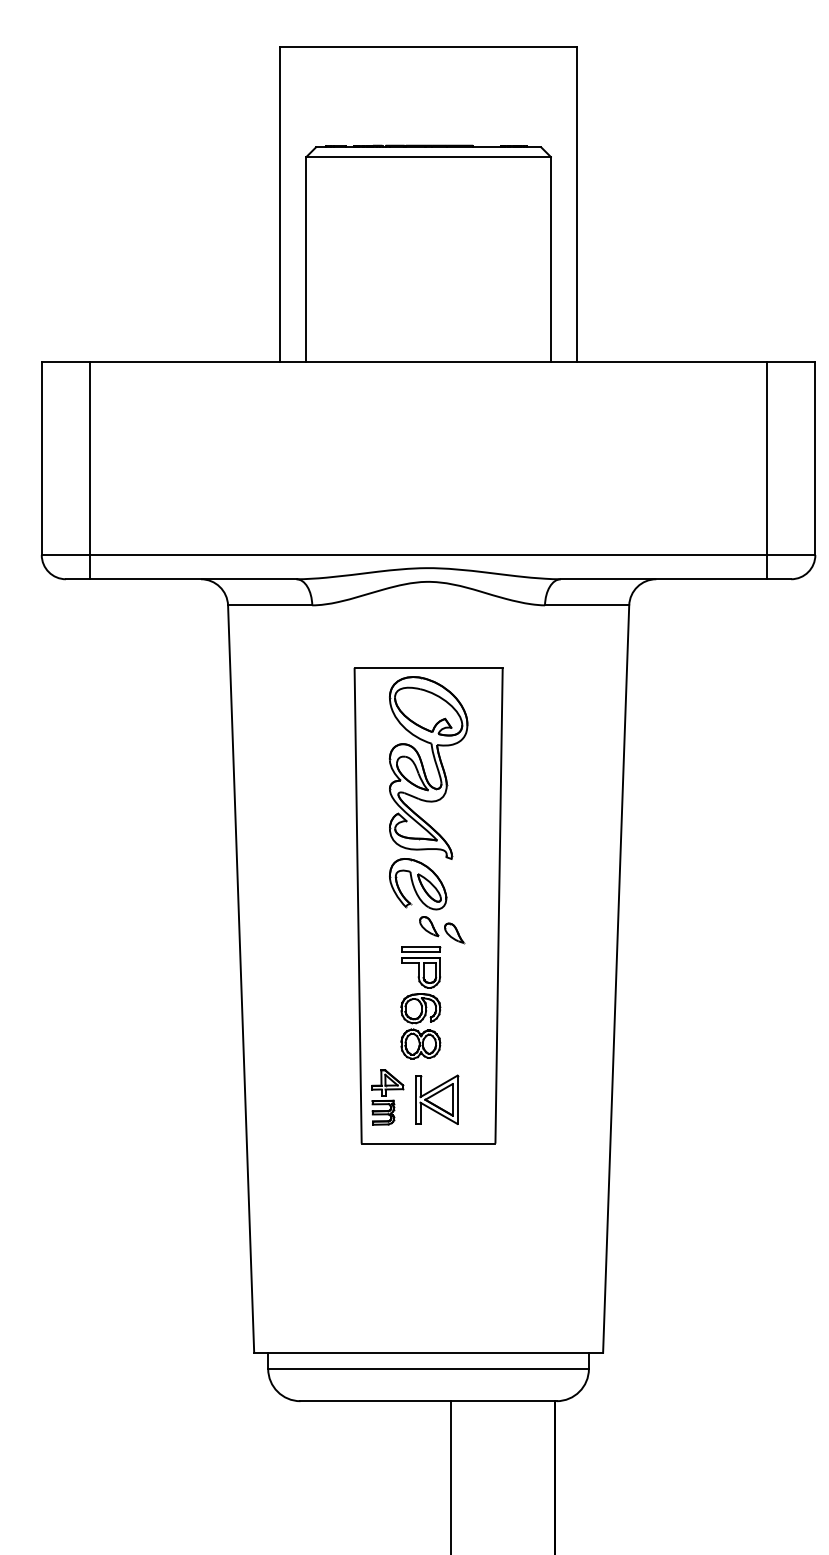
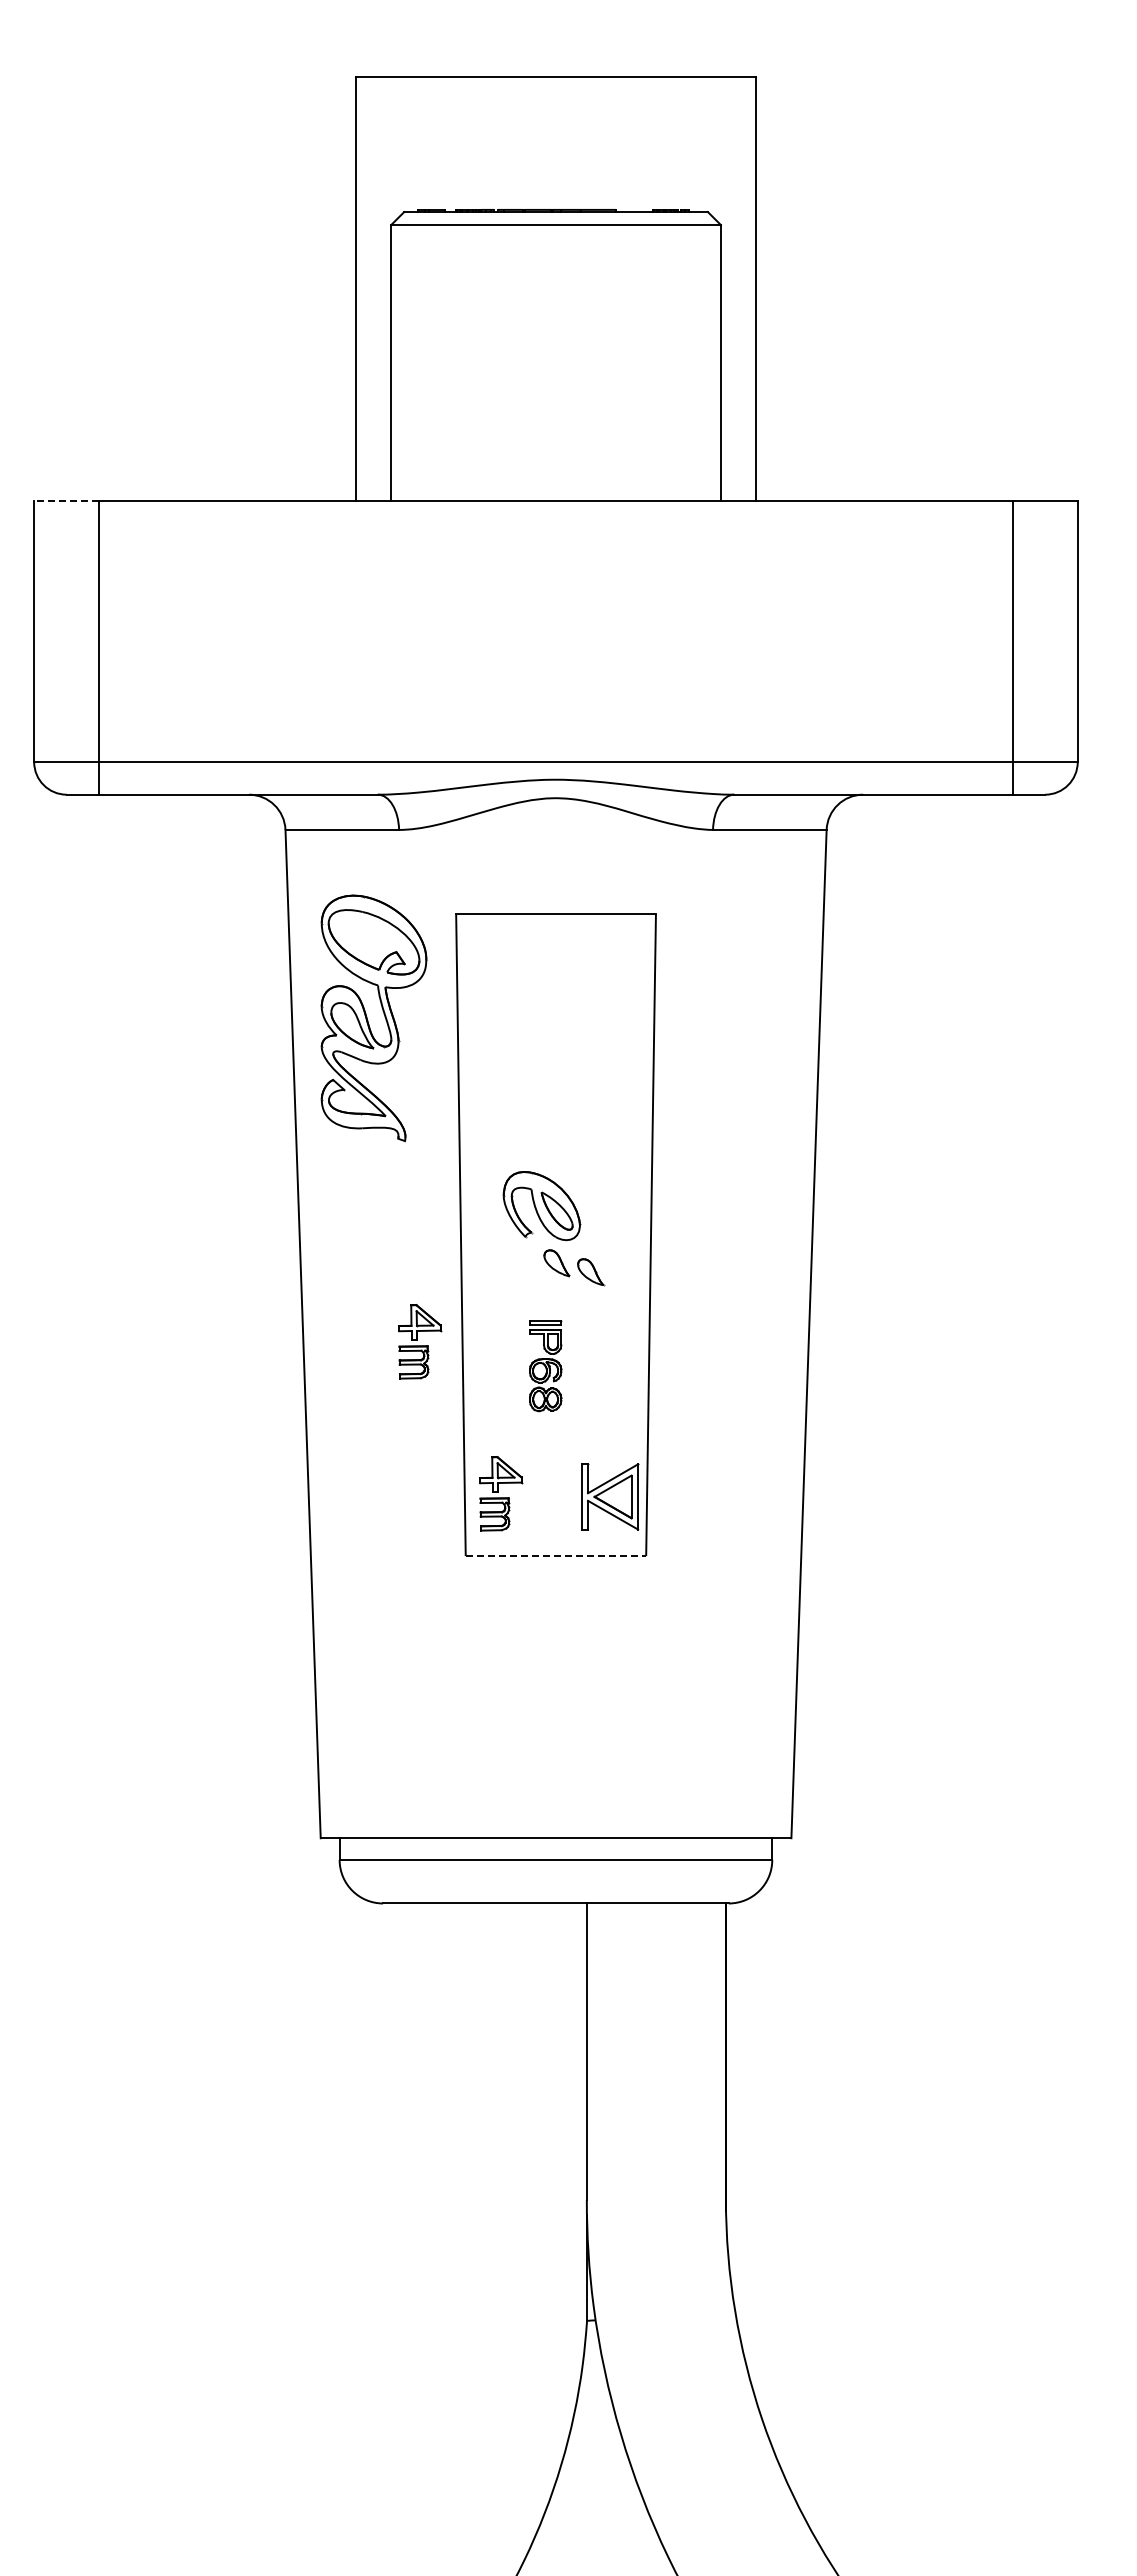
line: (65, 361) -> (66, 501), solid -> dashed
part: (428, 768) -> (373, 1018), moved
part: (328, 984) -> (420, 1341), added
part: (420, 1002) -> (545, 1365), size x0.6
part: (437, 1099) -> (610, 1496), moved
line: (428, 1143) -> (556, 1556), solid -> dashed

